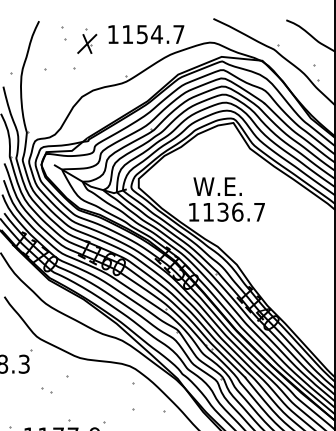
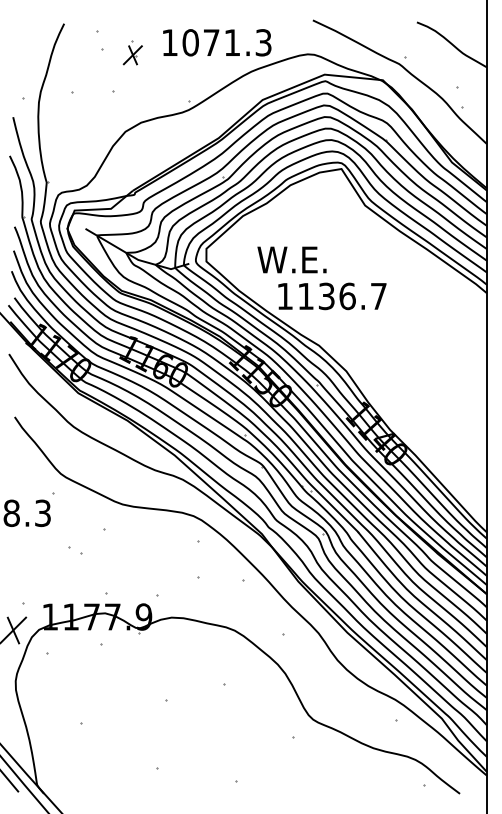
text: (152, 34) -> (226, 42), 1154.7 -> 1071.3
part: (86, 41) -> (132, 52), size x0.7
text: (217, 186) -> (291, 259), moved

